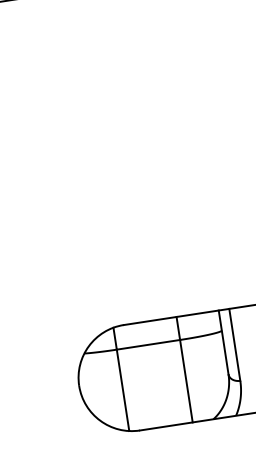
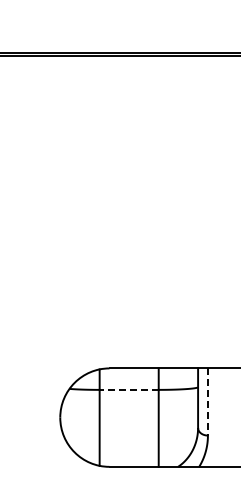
line: (148, 344) -> (129, 389), solid -> dashed
line: (234, 344) -> (207, 401), solid -> dashed

